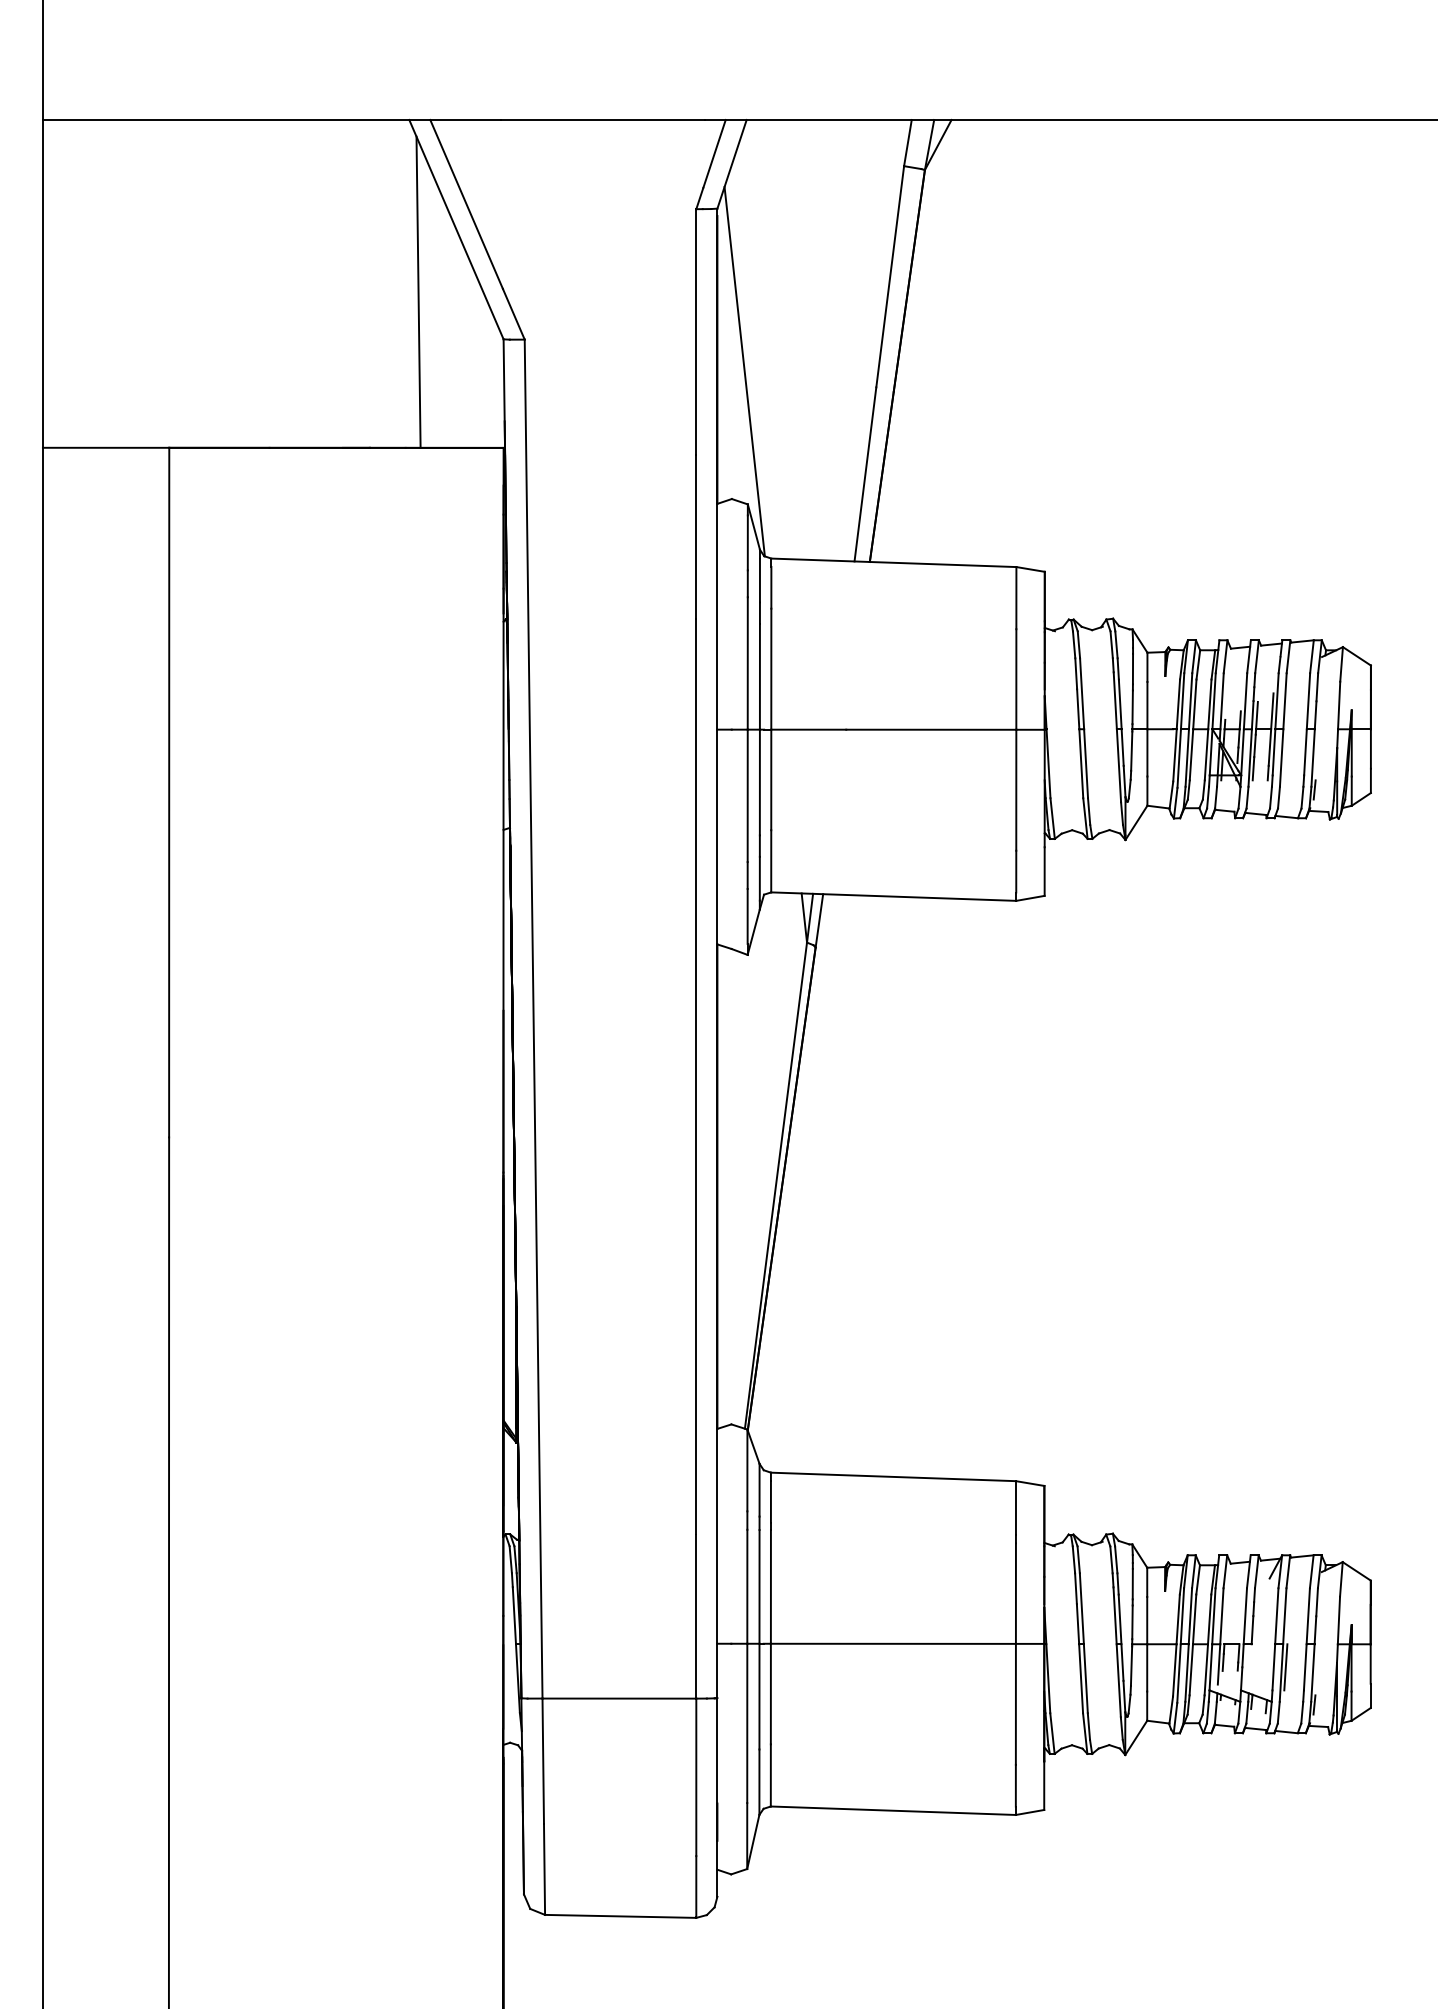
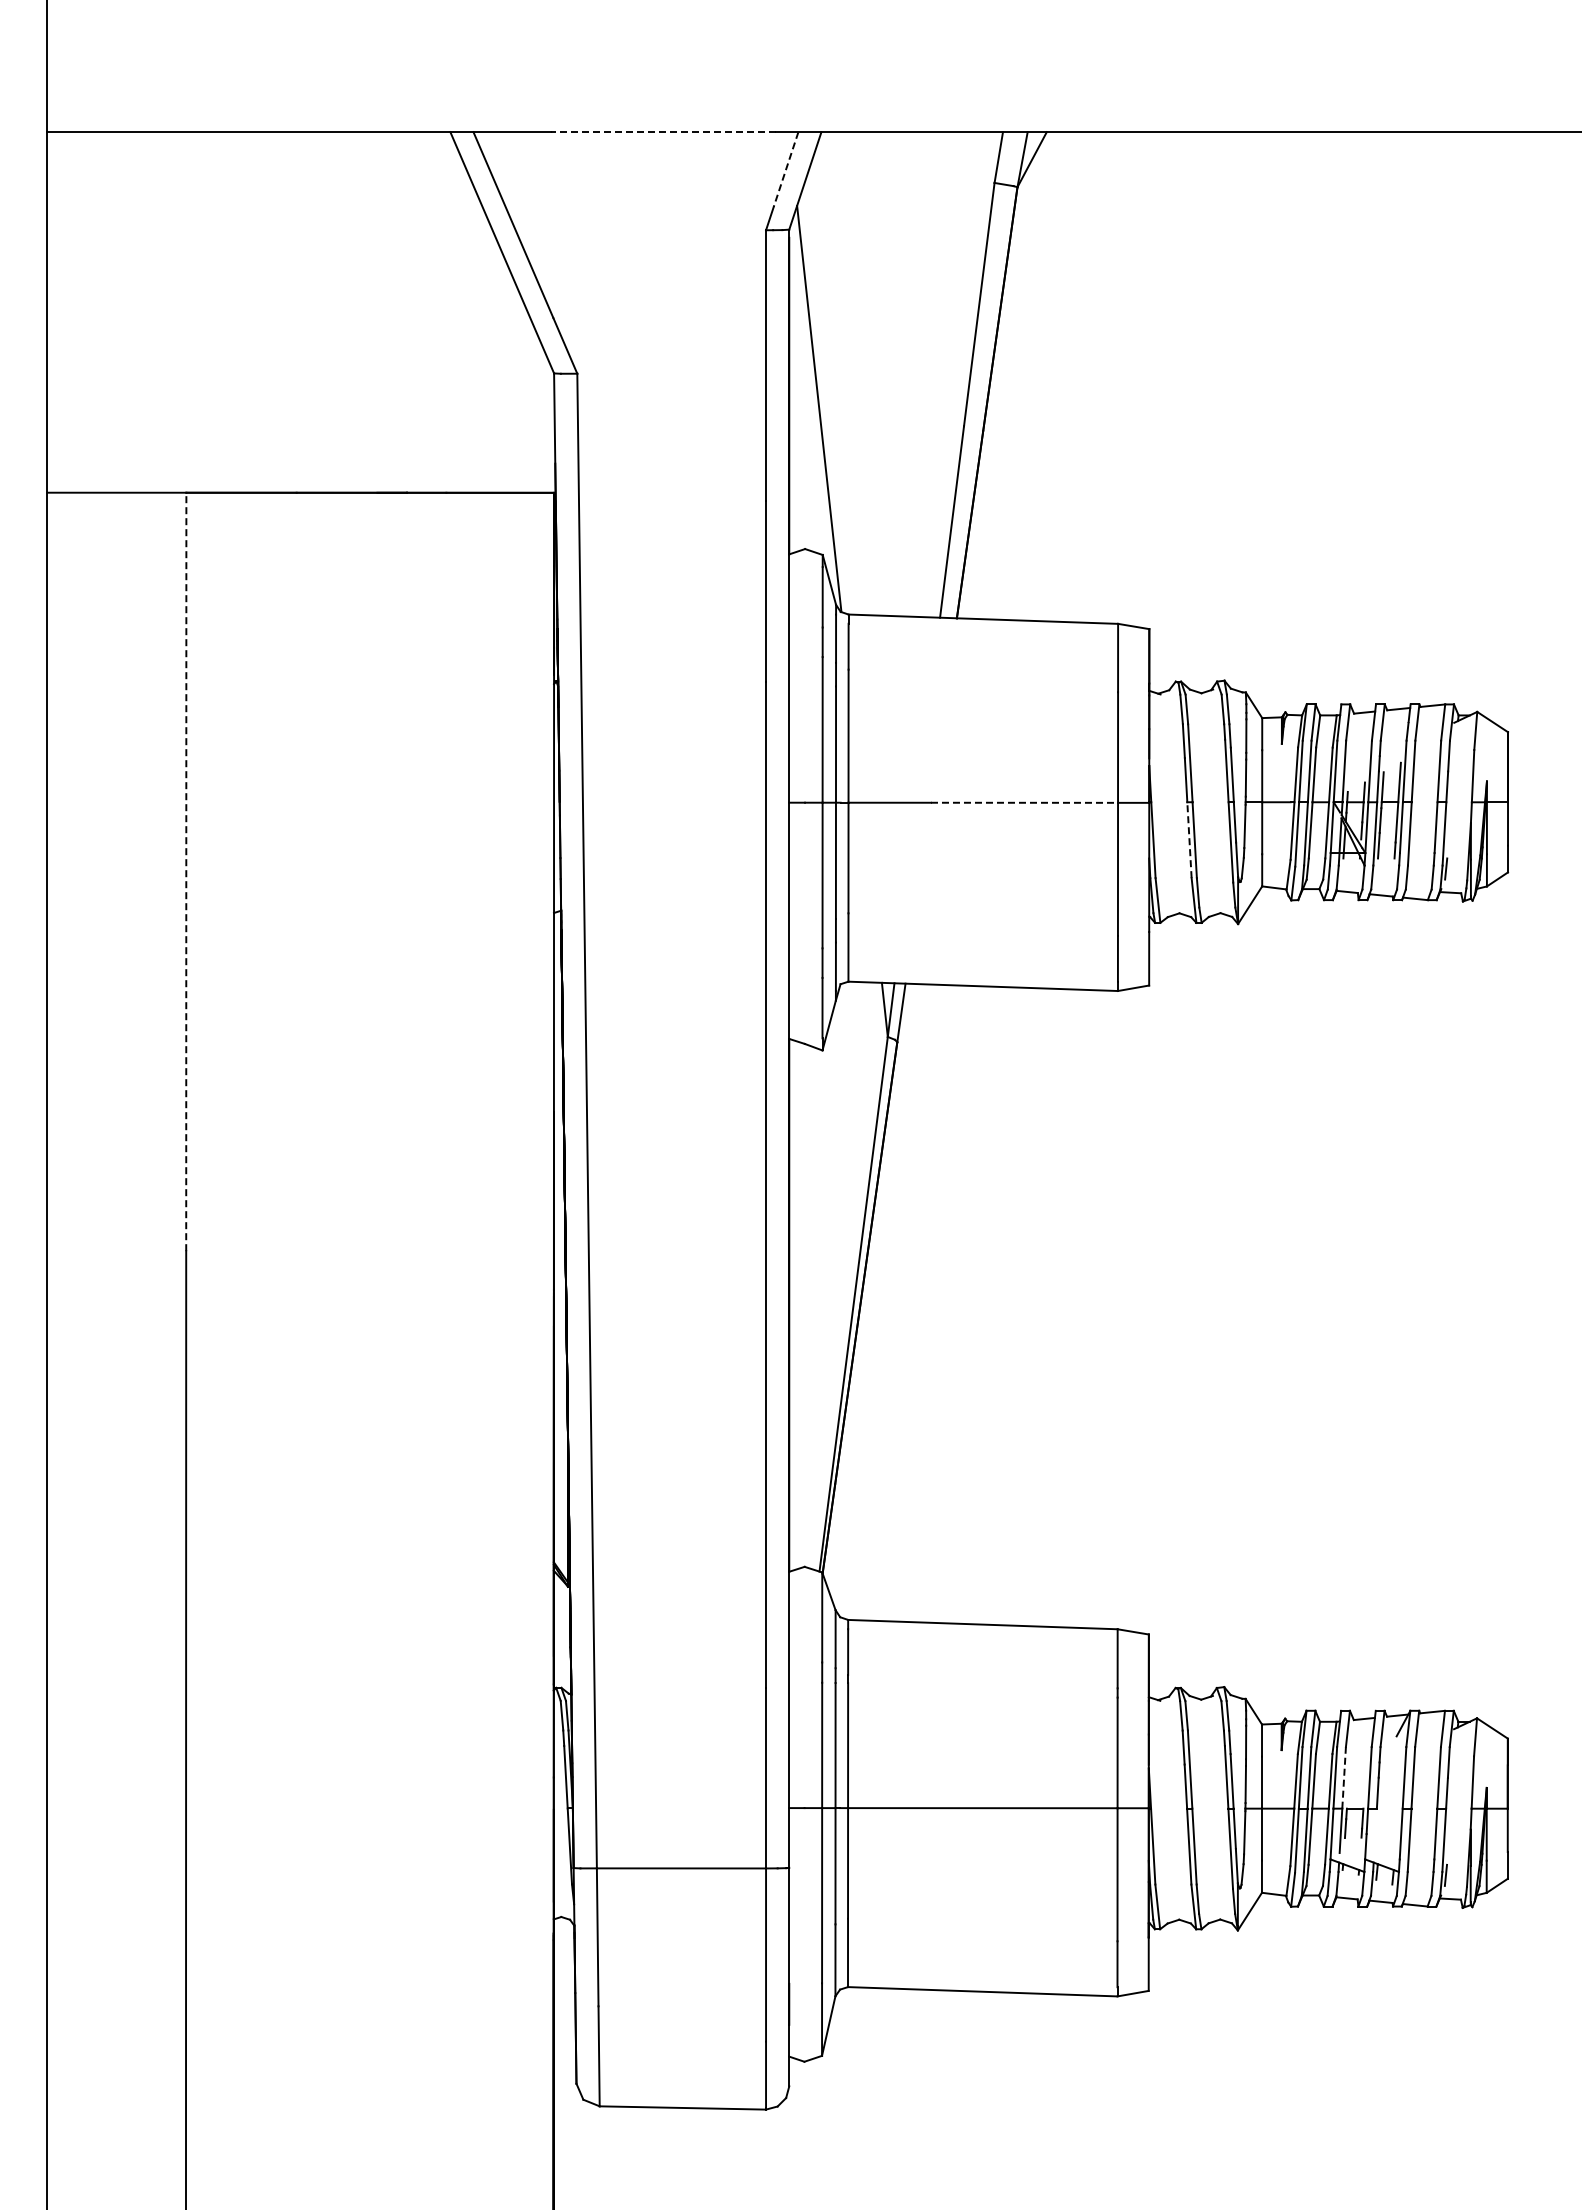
line: (602, 120) -> (662, 132), solid -> dashed
line: (713, 154) -> (785, 170), solid -> dashed
line: (418, 292) -> (460, 321), removed
line: (931, 729) -> (1024, 802), solid -> dashed
line: (1081, 763) -> (1189, 839), solid -> dashed
line: (169, 792) -> (186, 871), solid -> dashed
line: (1222, 1615) -> (1344, 1777), solid -> dashed
line: (1285, 1666) -> (1414, 1833), removed

